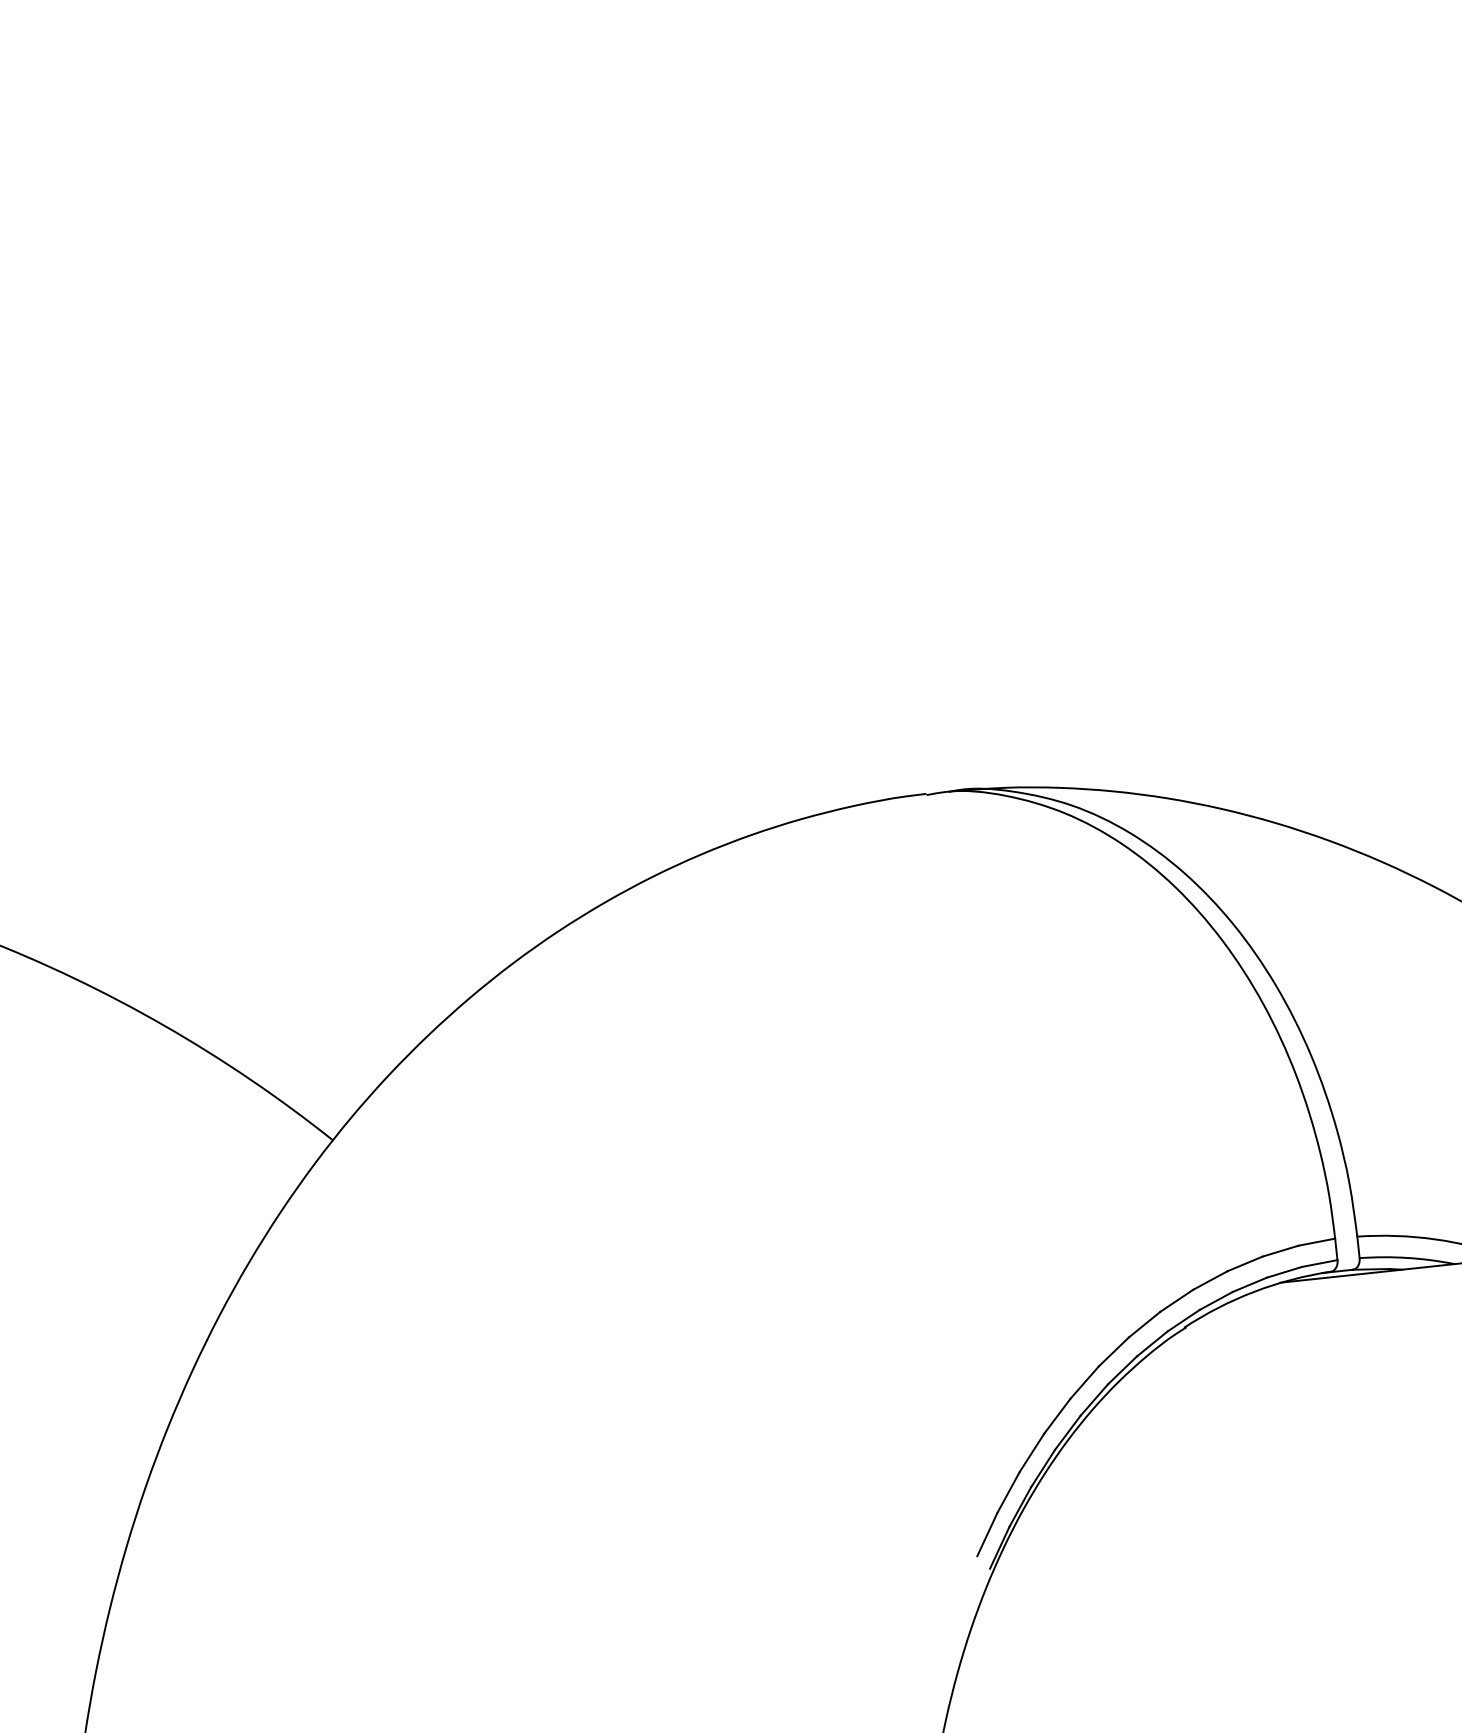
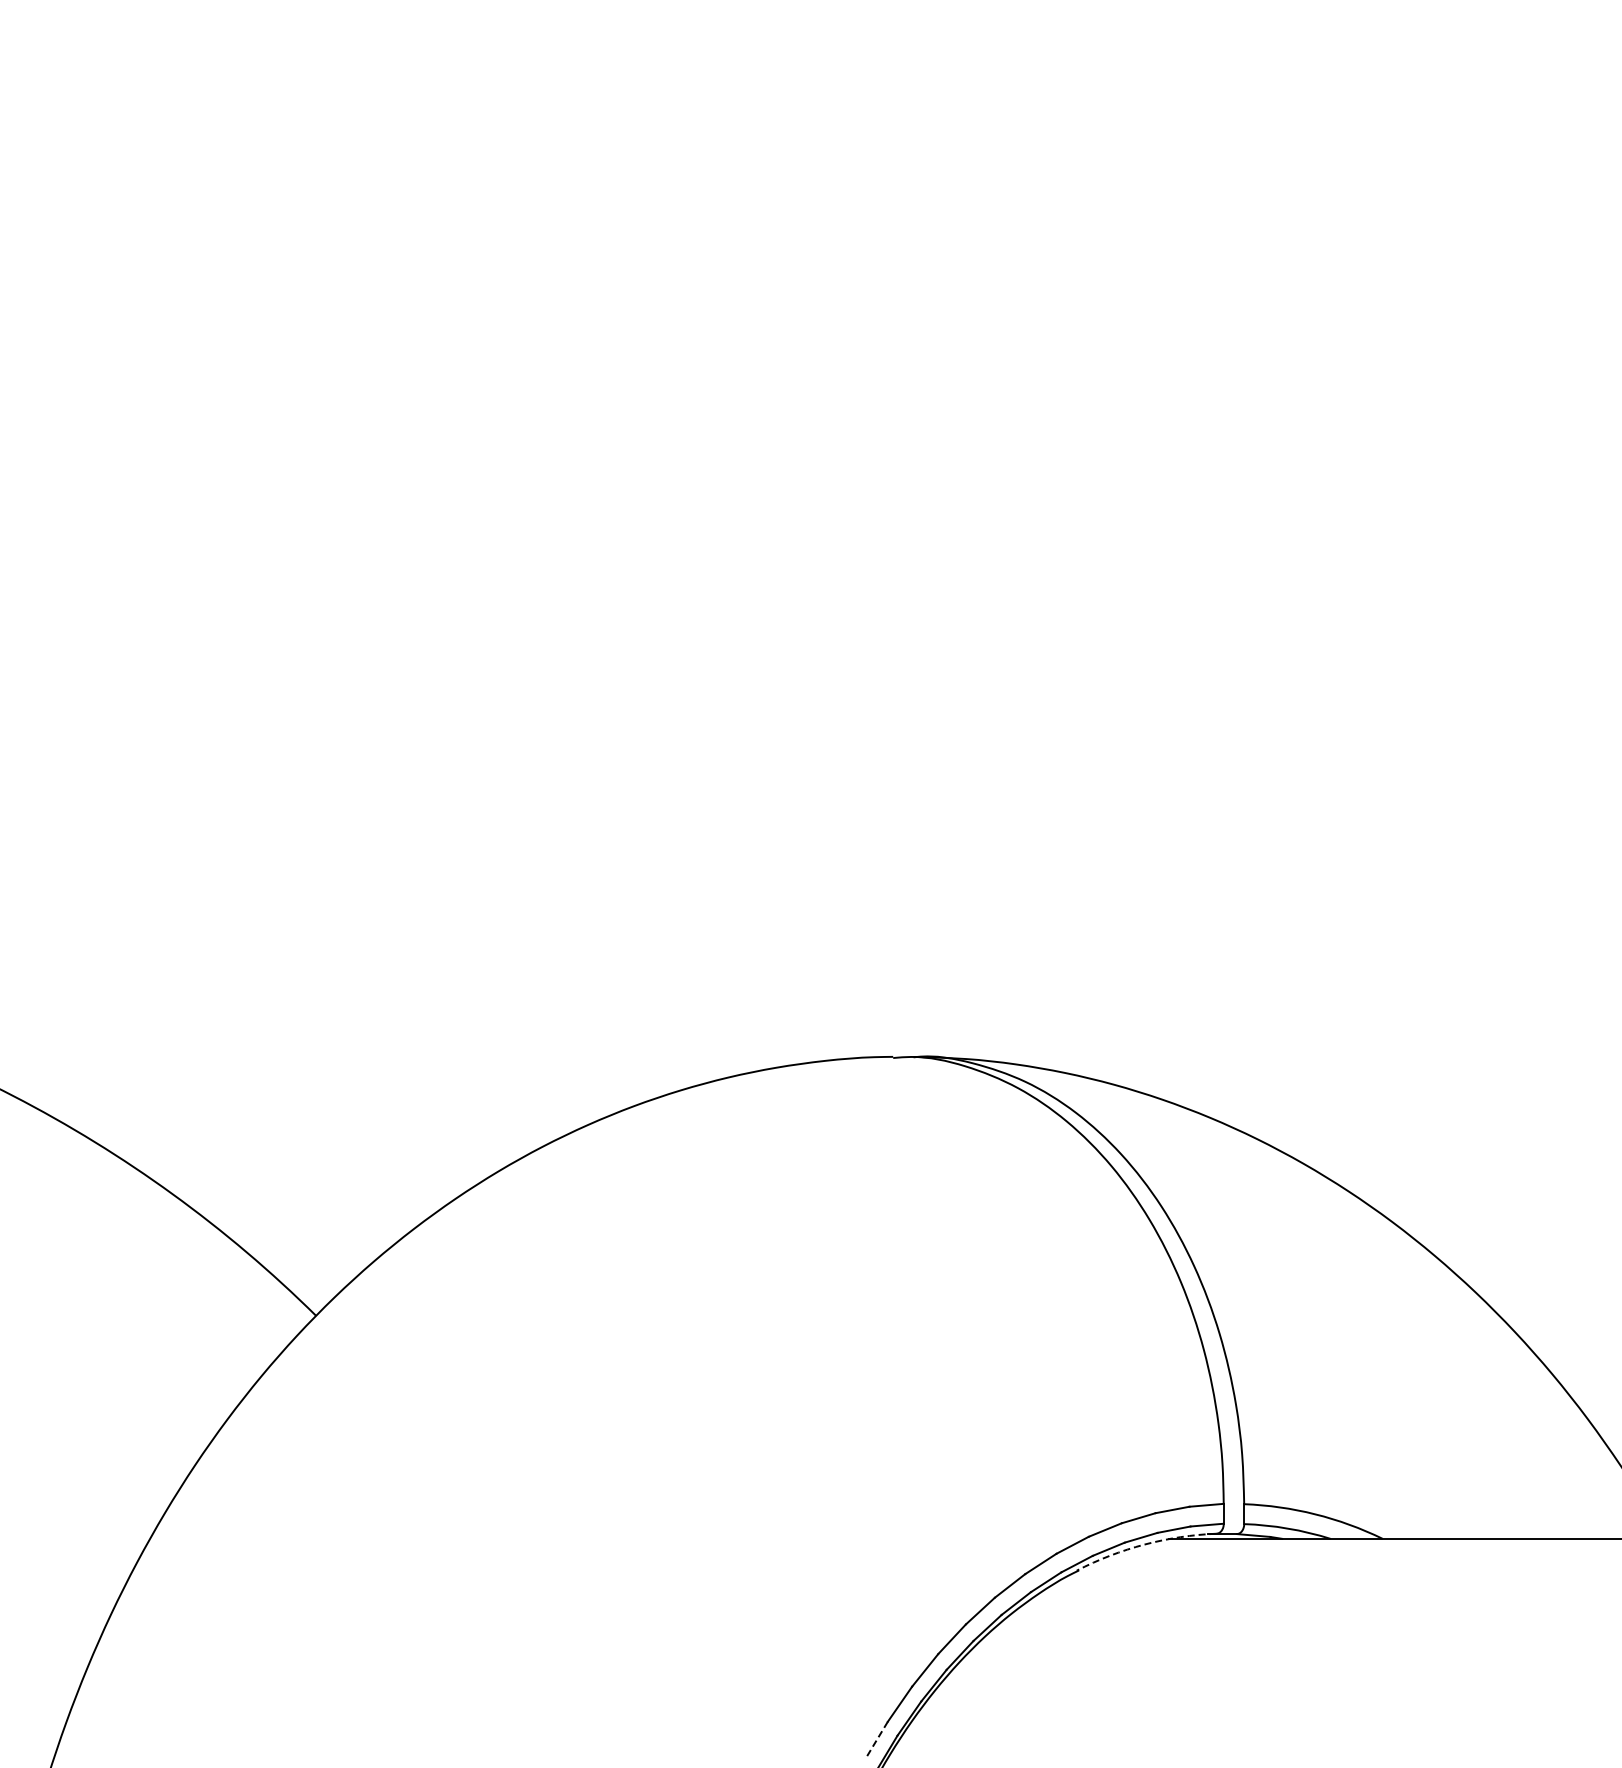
arc: (1254, 1291) -> (1144, 1544), solid -> dashed
line: (987, 1534) -> (876, 1740), solid -> dashed

